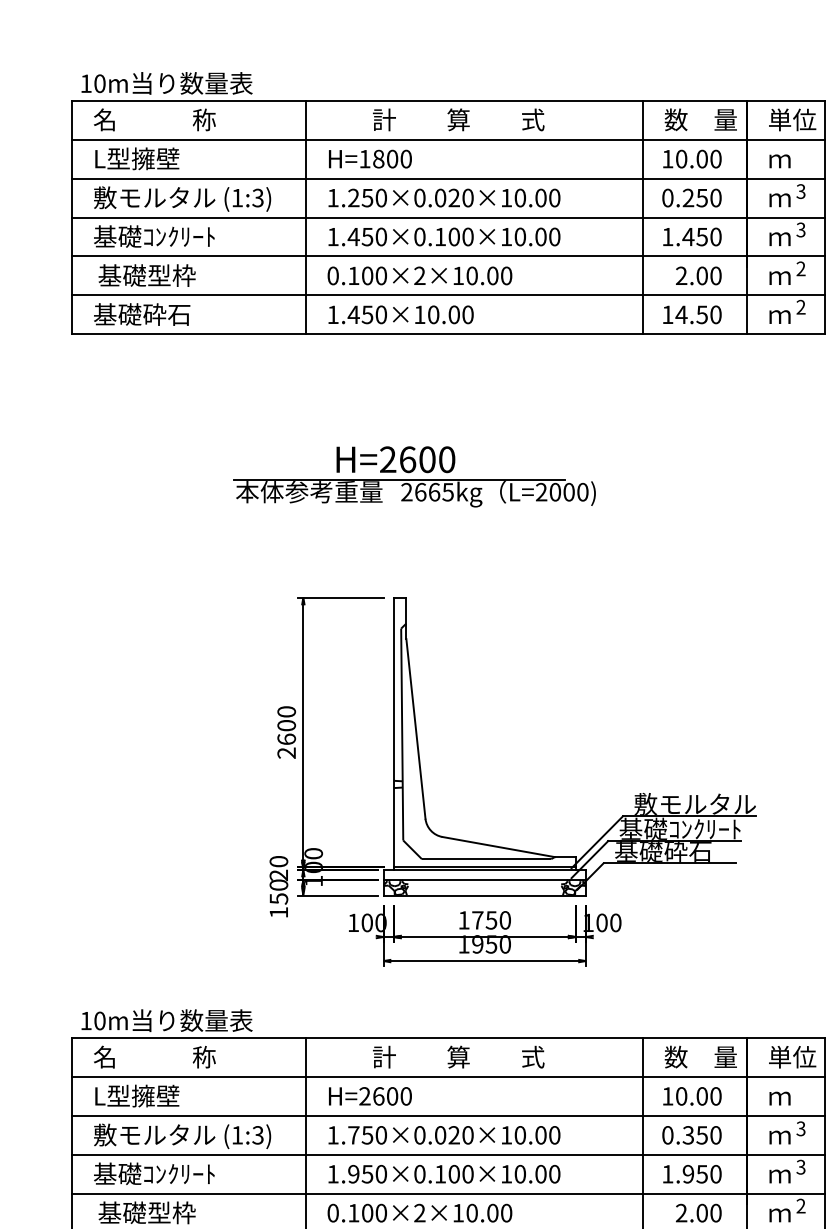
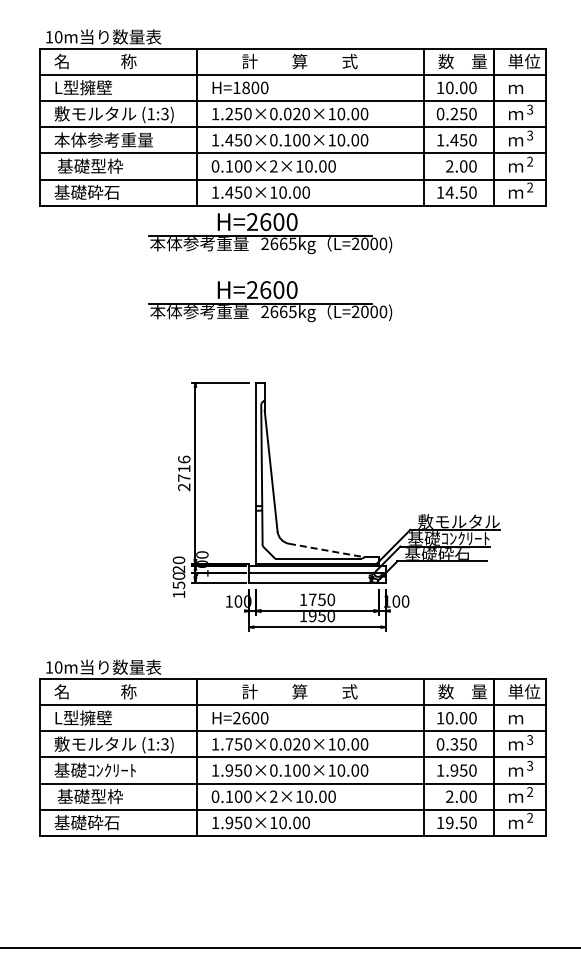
text: (166, 235) -> (103, 139), 基礎ｺﾝｸﾘｰﾄ -> 本体参考重量
part: (414, 375) -> (270, 233), added
text: (287, 725) -> (184, 468), 2600 -> 2716
line: (499, 847) -> (327, 550), solid -> dashed
hatch: (395, 887) -> (257, 577), removed

